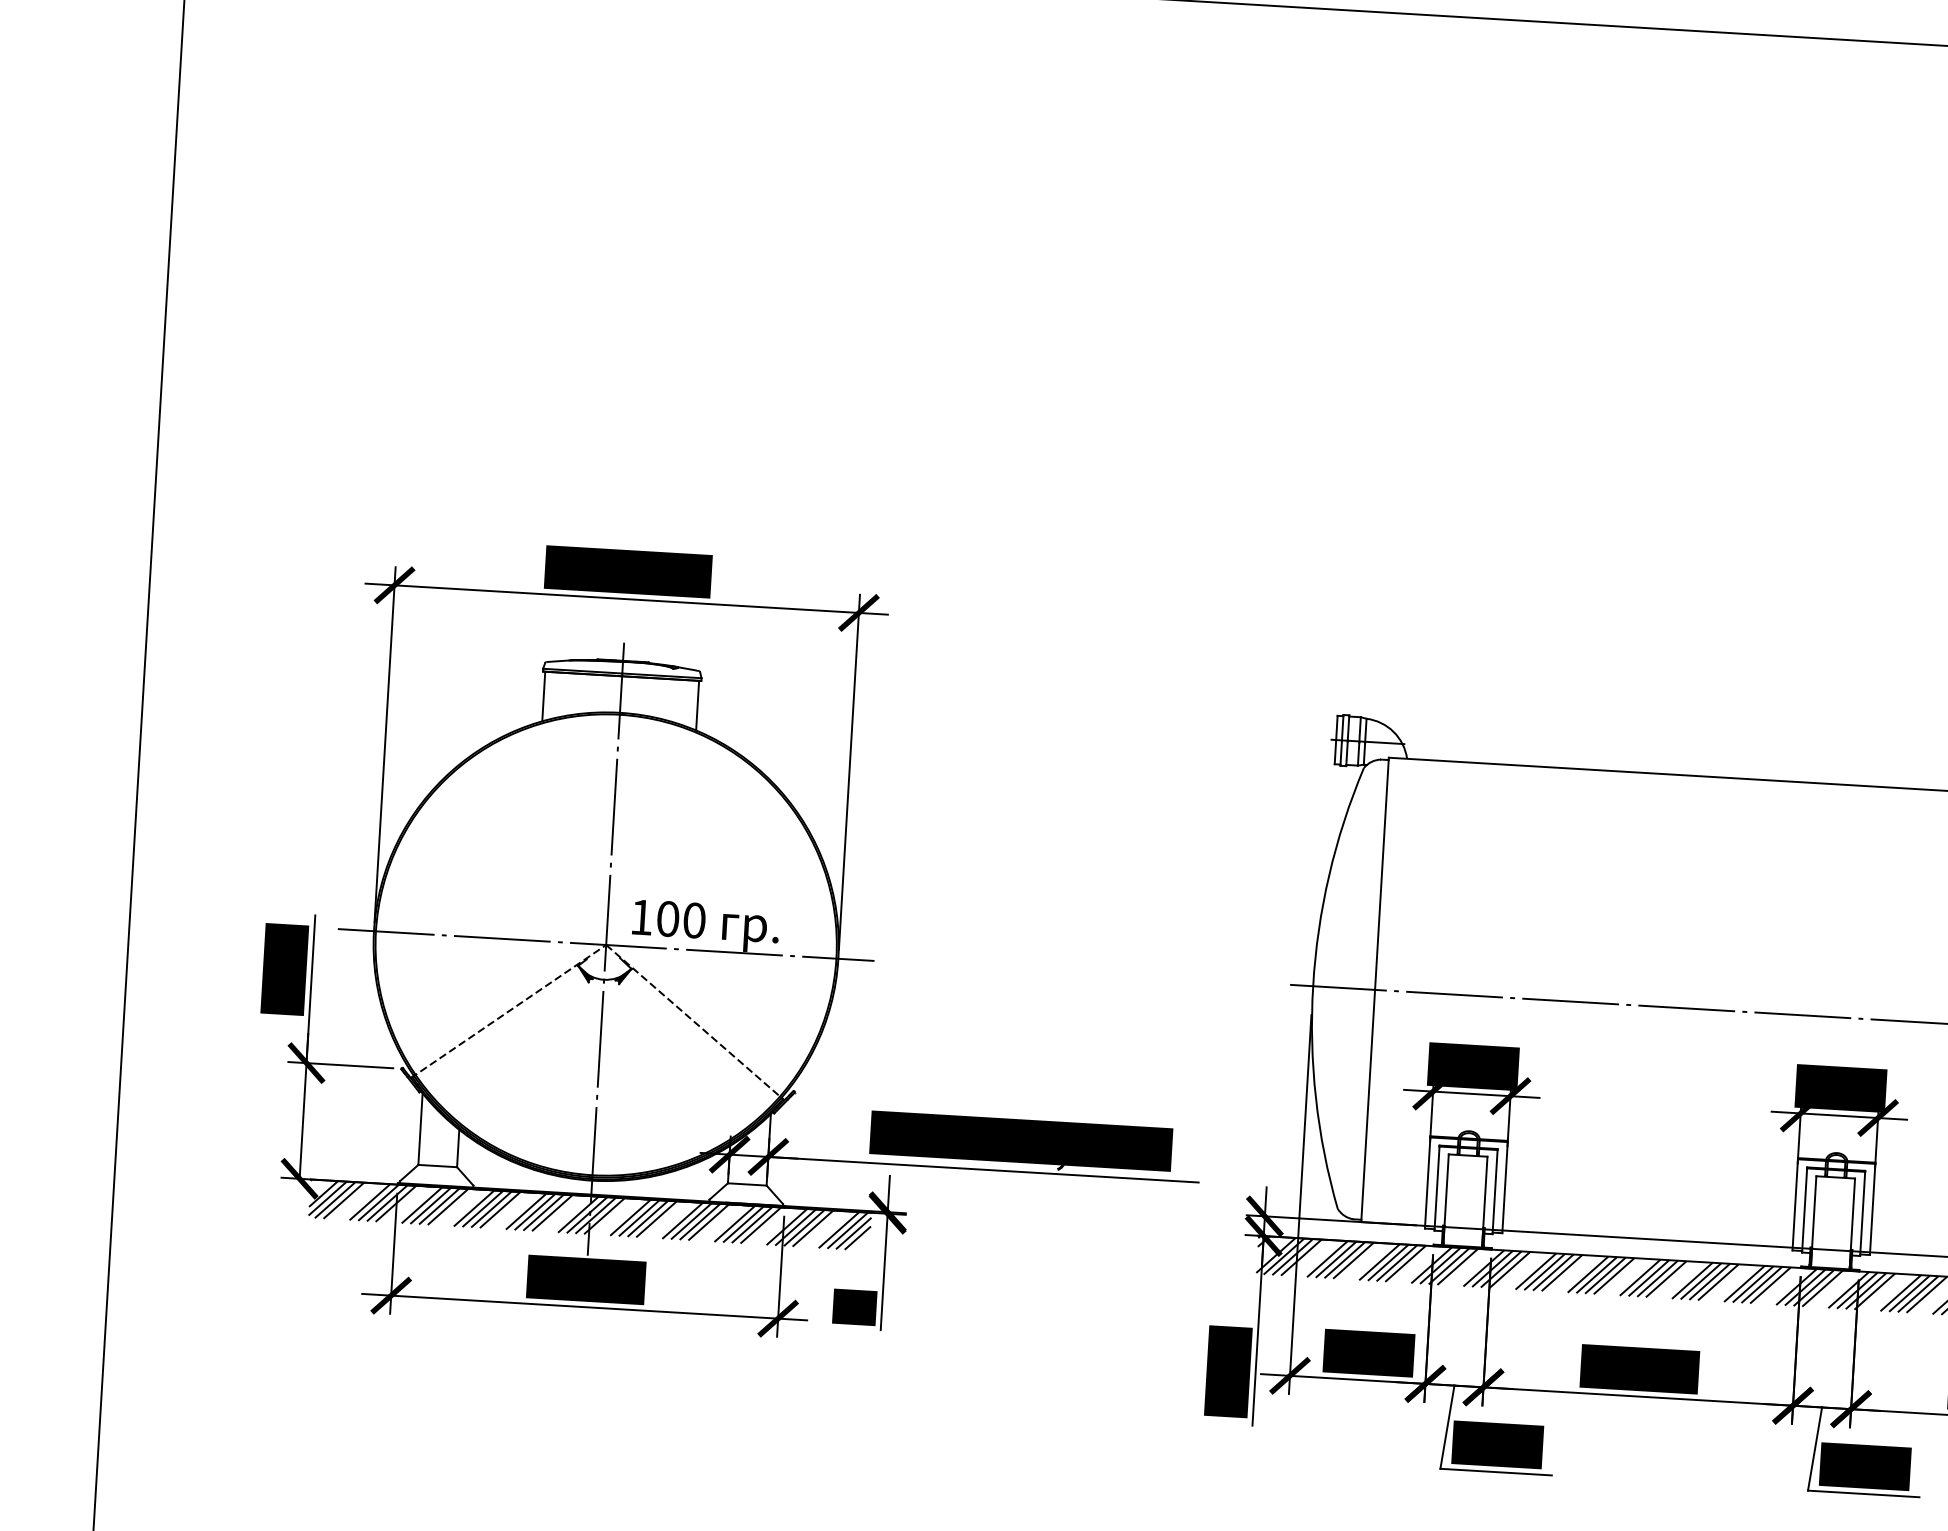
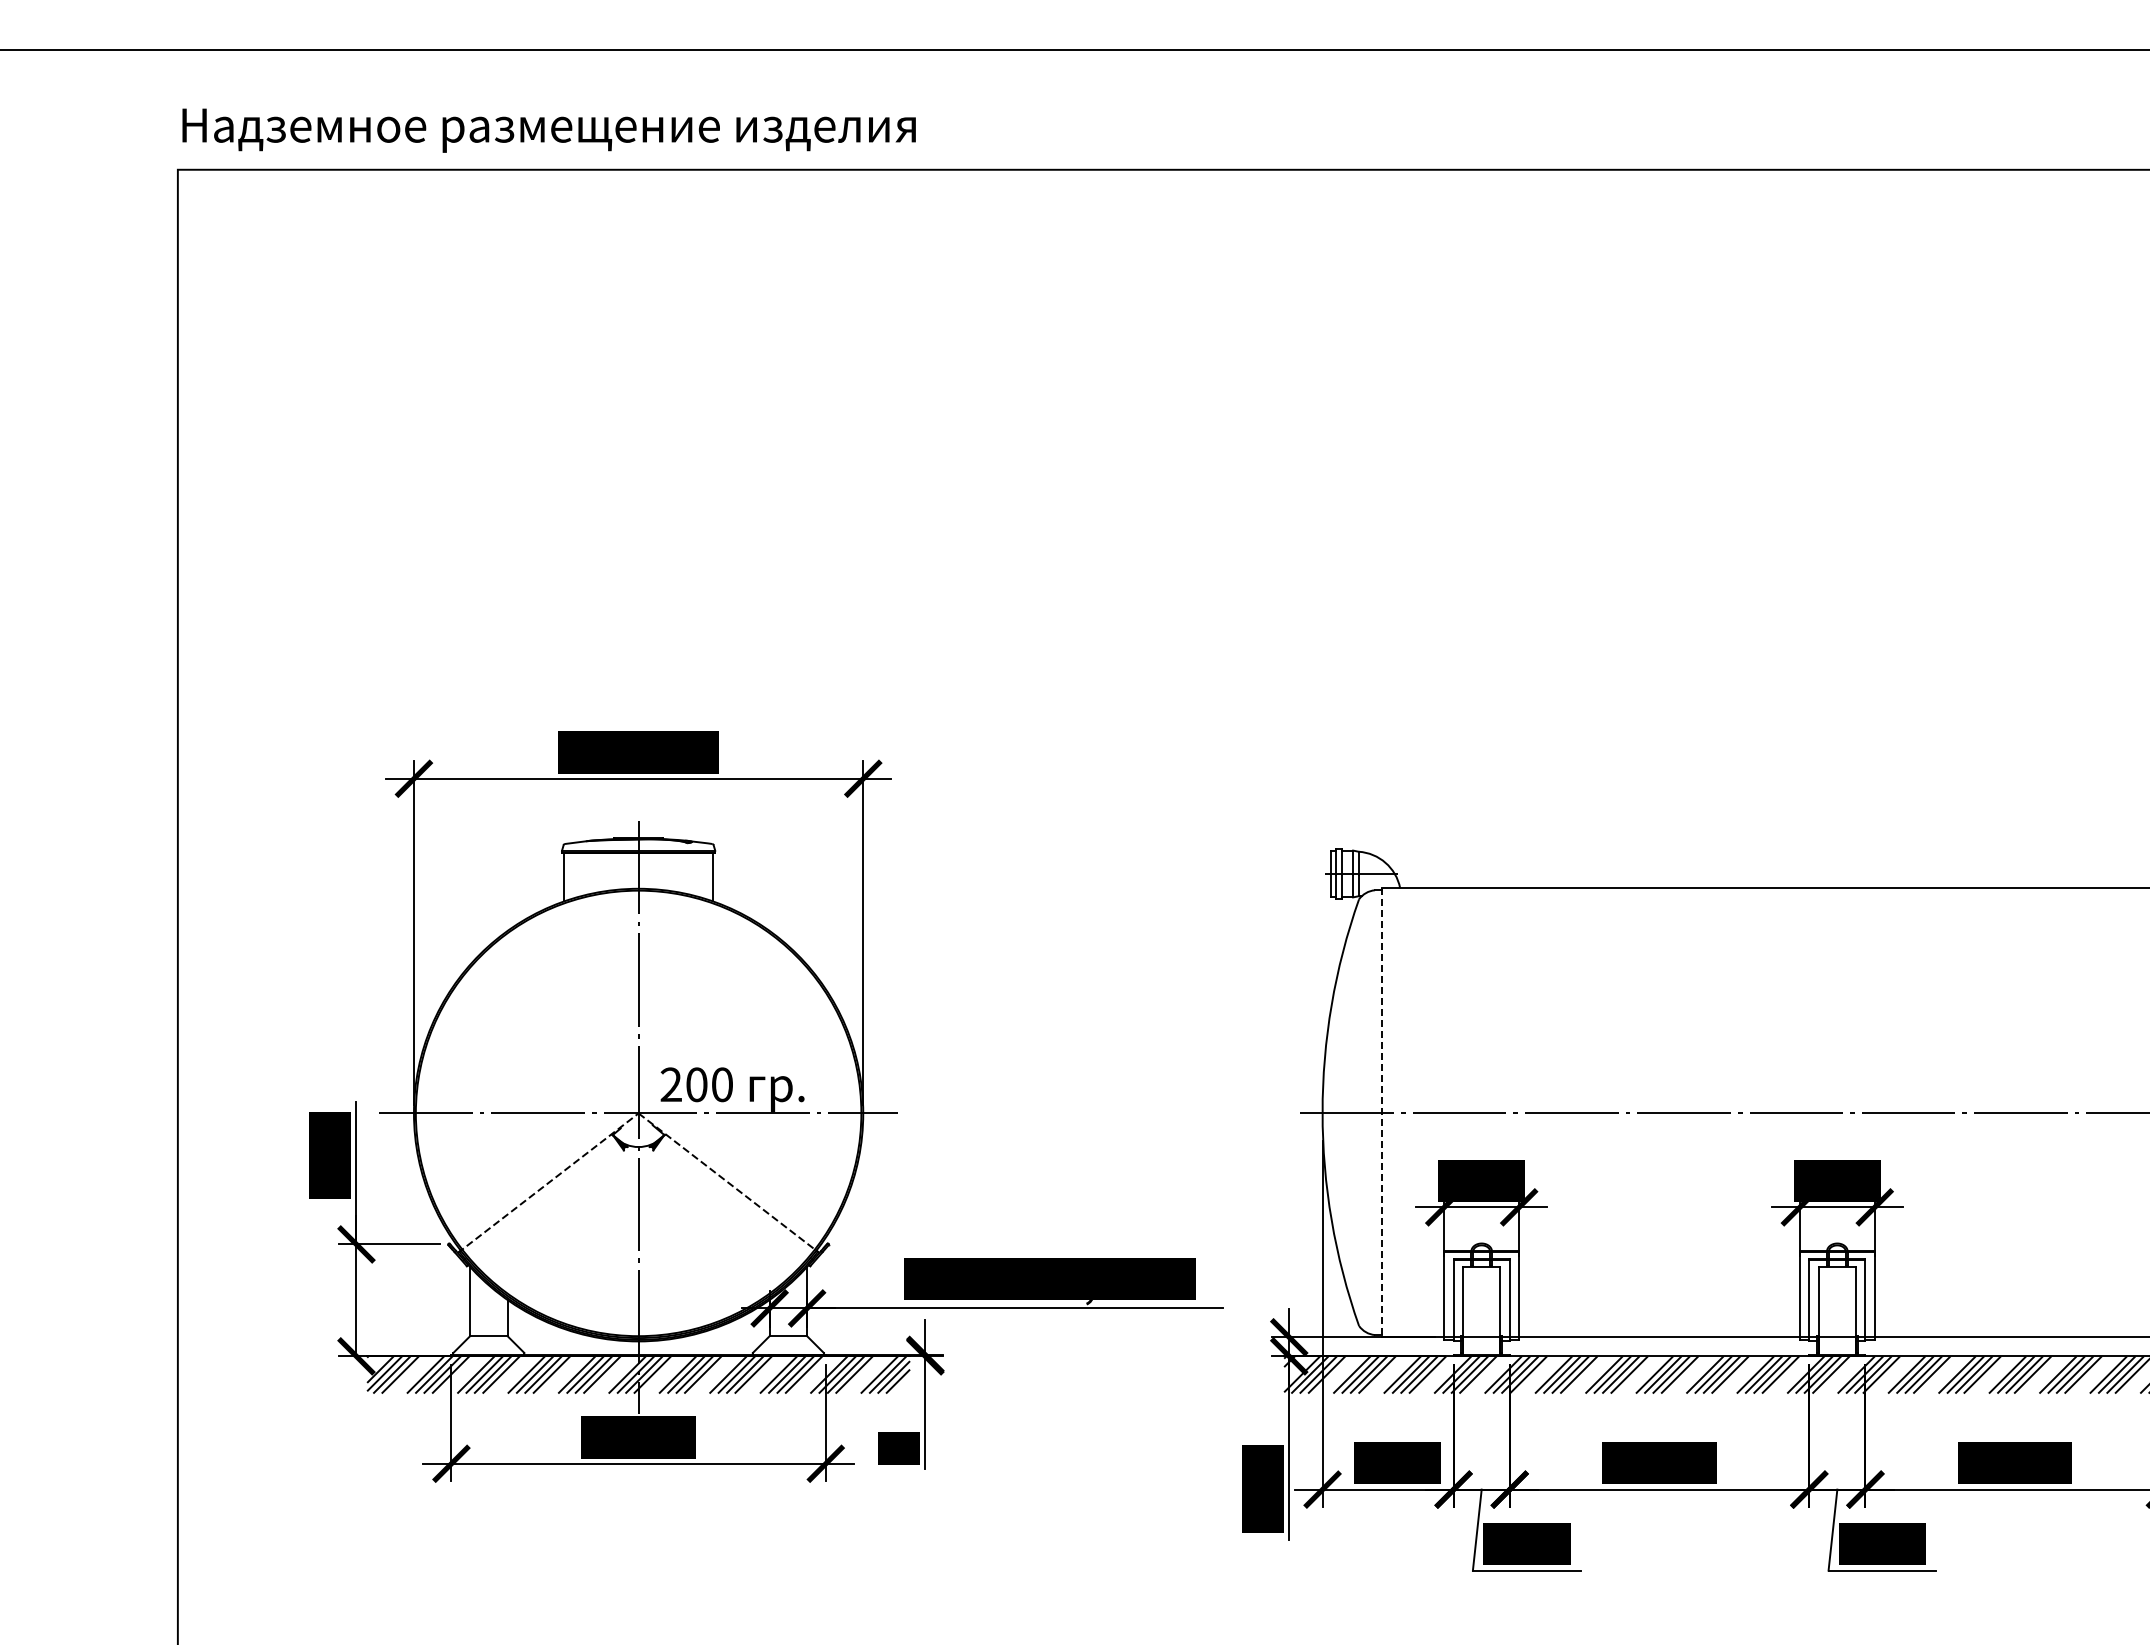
text: (640, 917) -> (670, 1084), 100 -> 200
line: (1375, 989) -> (1382, 1112), solid -> dashed

